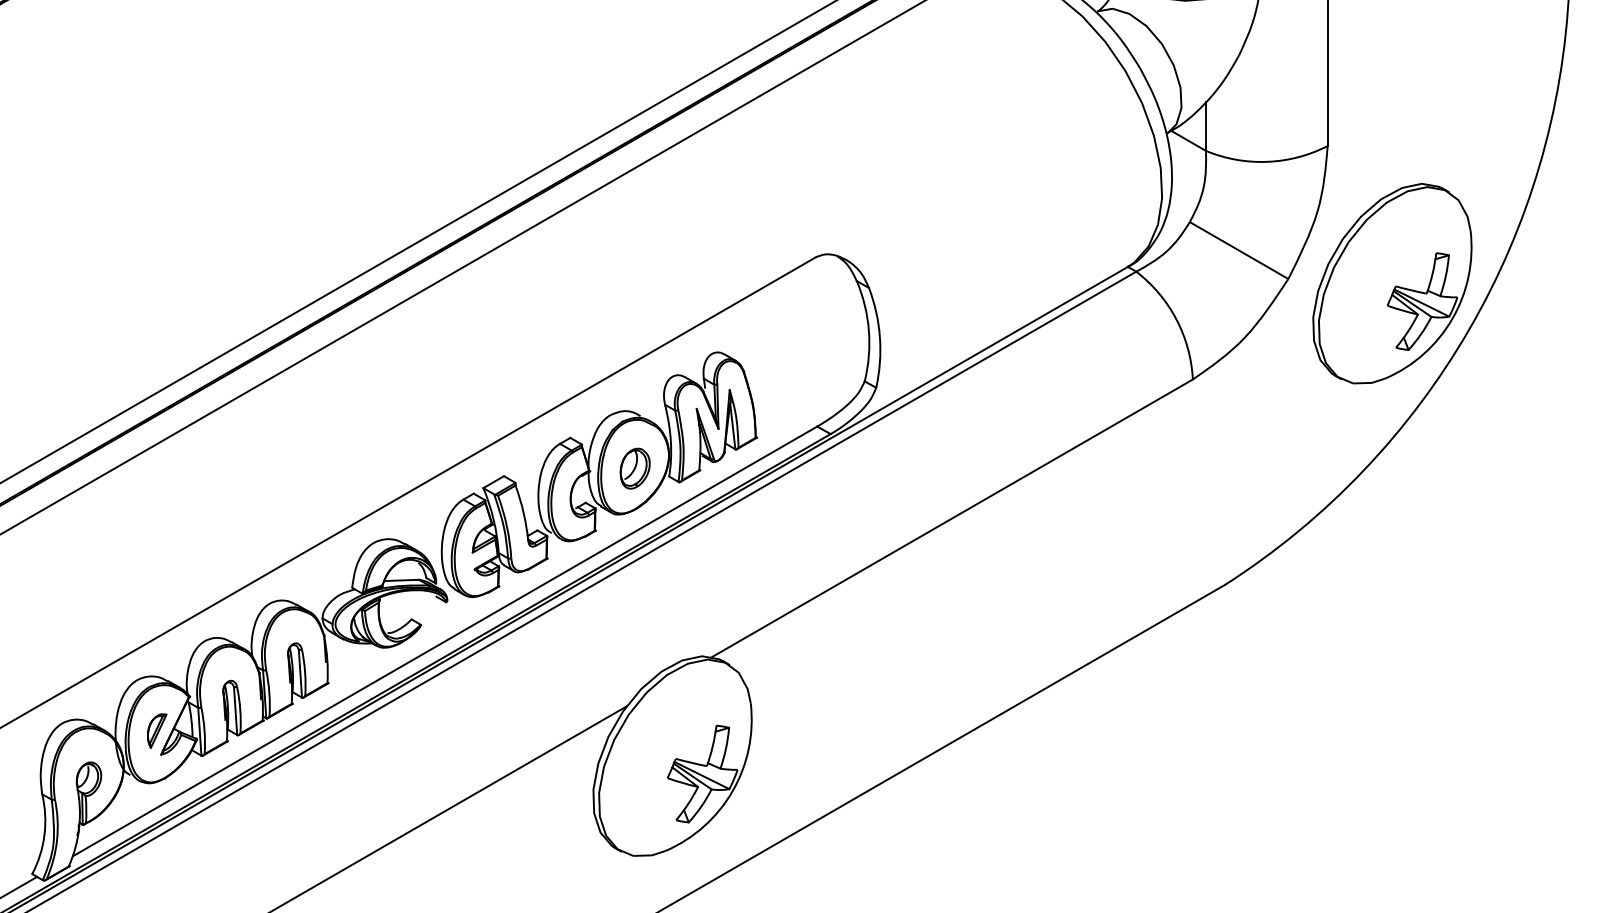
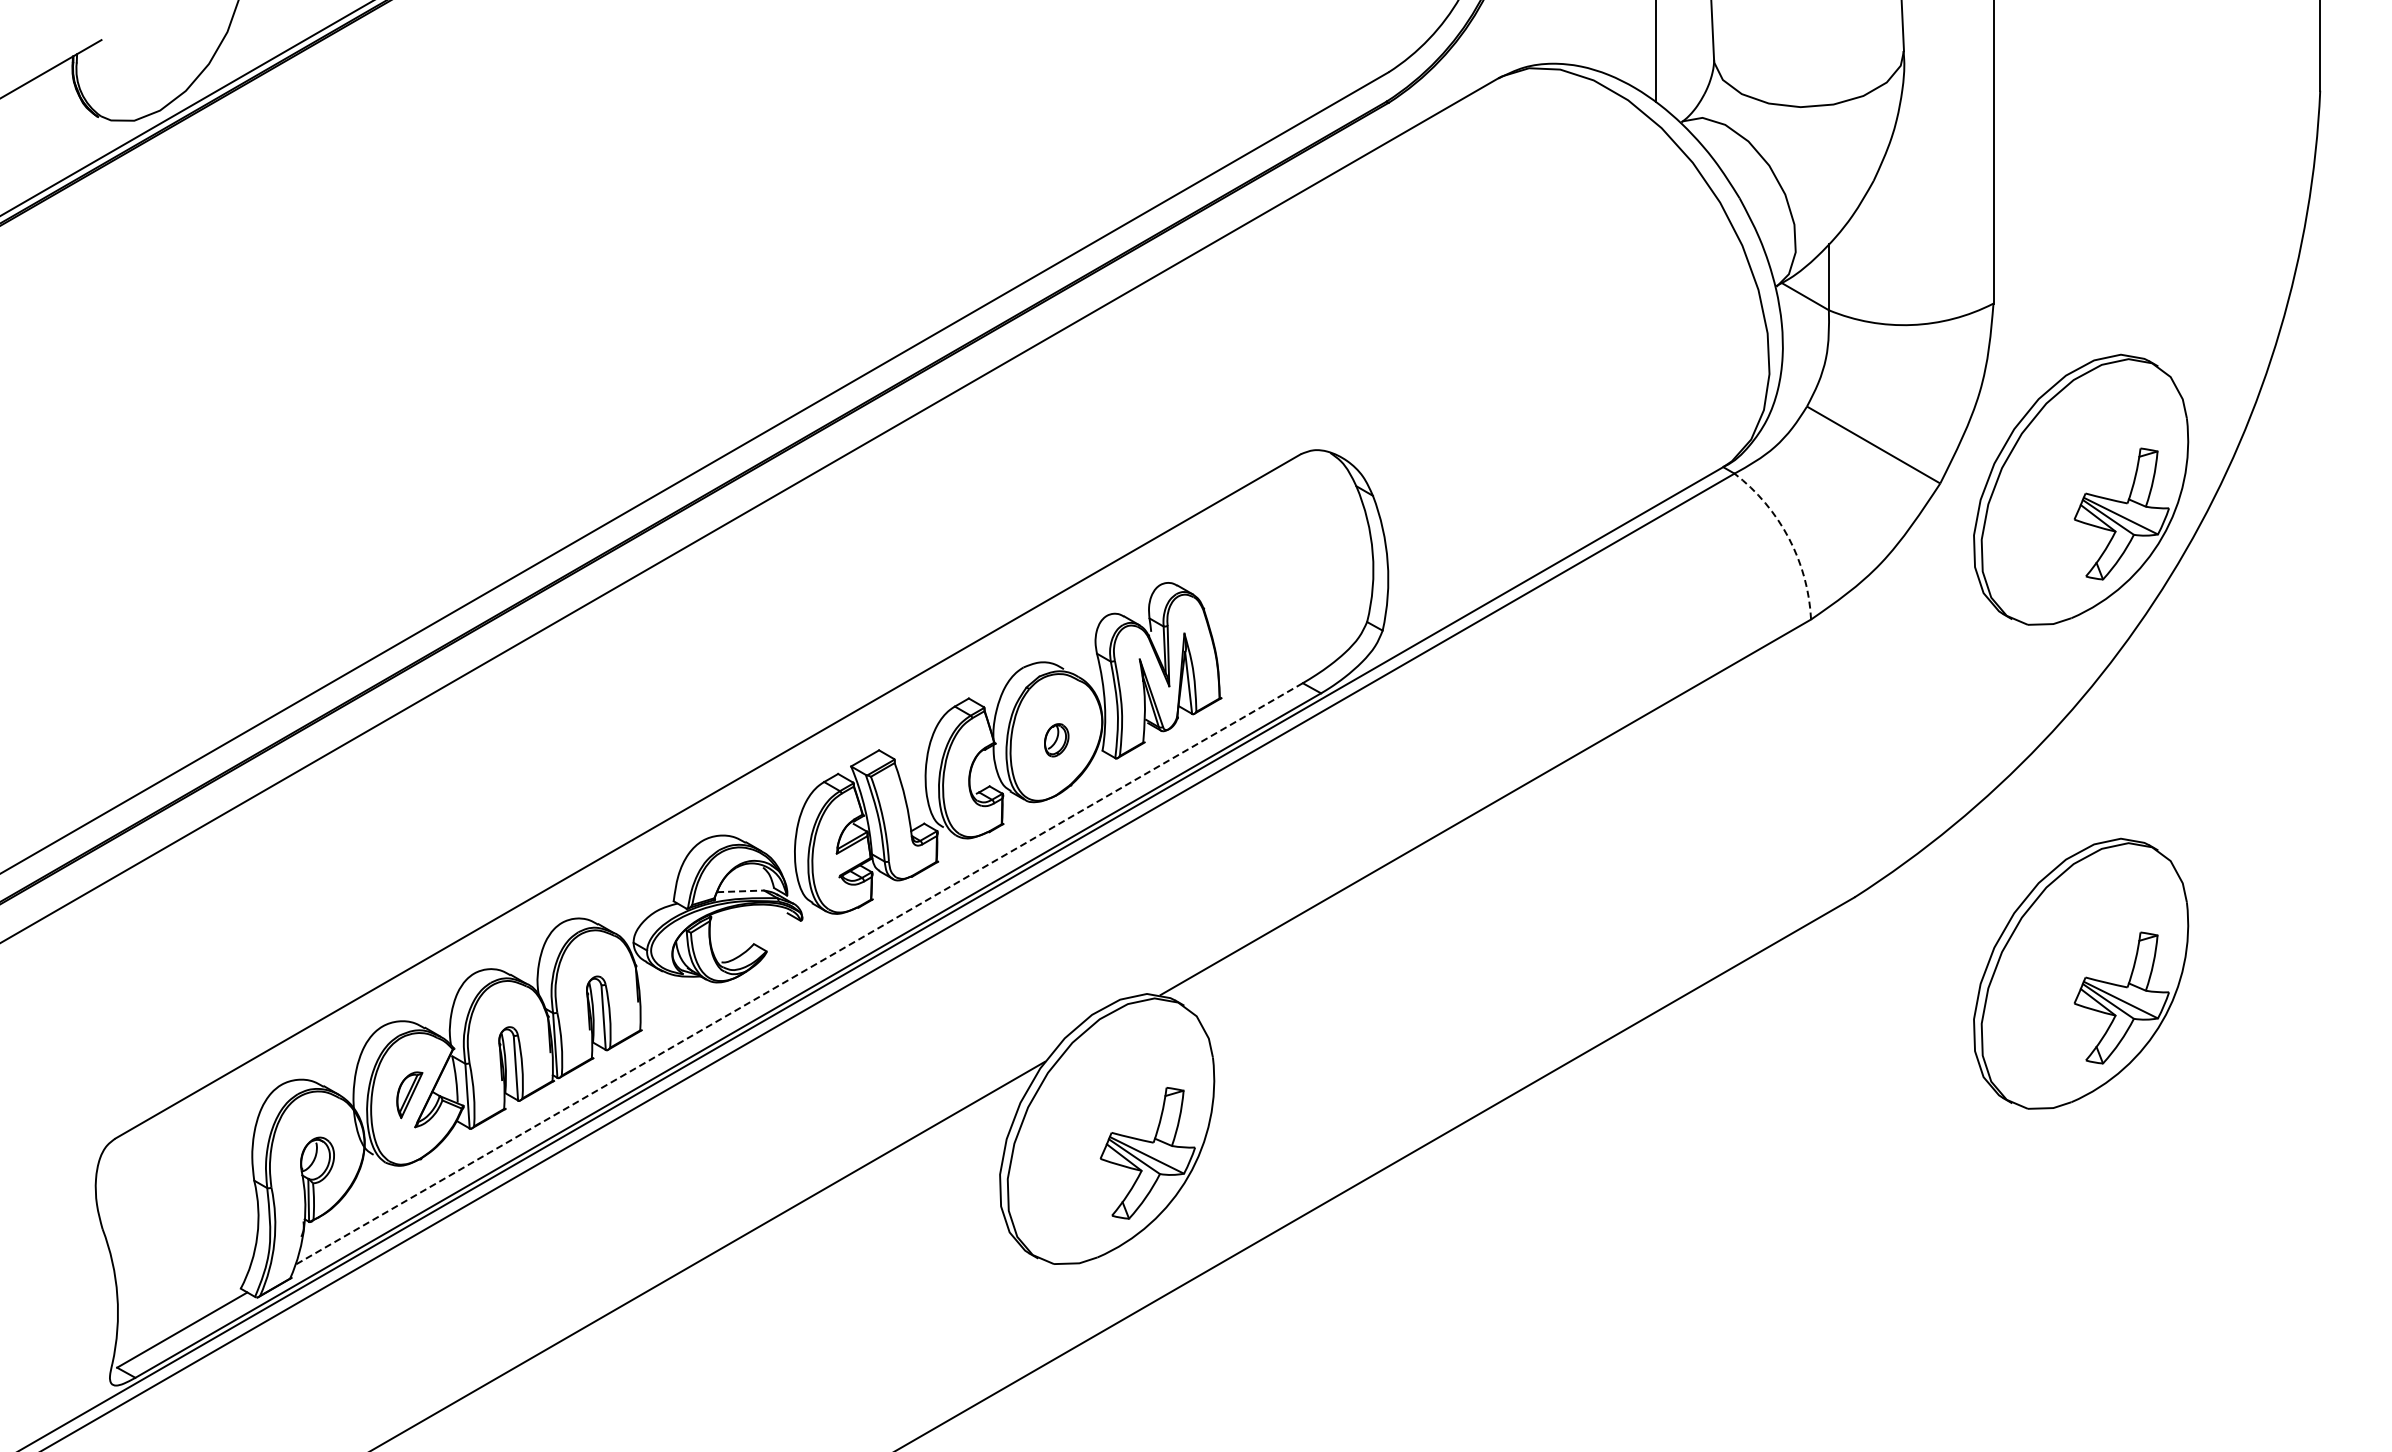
arc: (1176, 319) -> (1788, 538), solid -> dashed
part: (635, 468) -> (1056, 740), size x0.6
line: (401, 580) -> (740, 891), solid -> dashed
line: (445, 641) -> (800, 973), solid -> dashed
part: (1392, 641) -> (2081, 973), added

